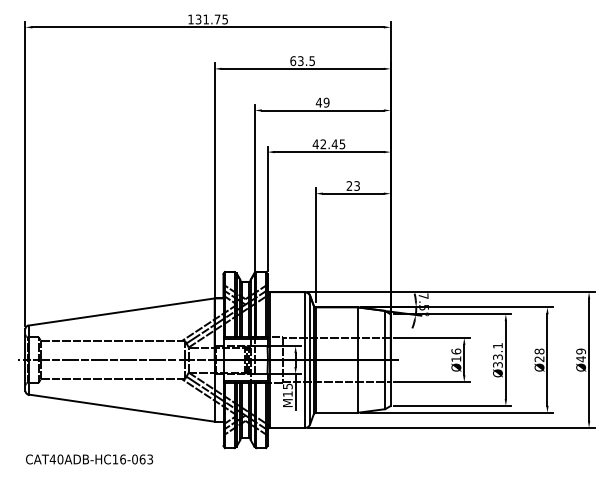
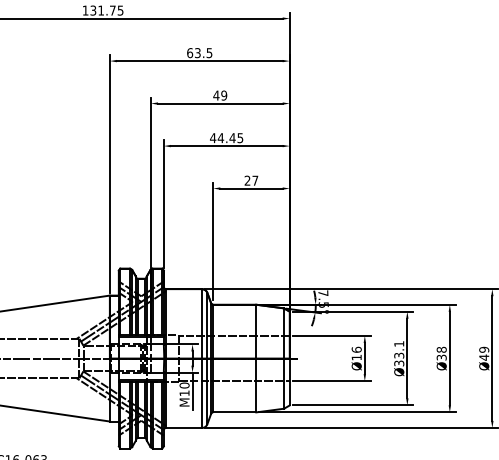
text: (323, 144) -> (221, 138), 42.45 -> 44.45
text: (356, 185) -> (254, 180), 23 -> 27
text: (539, 358) -> (441, 356), Ø28 -> Ø38
text: (287, 386) -> (184, 385), M15 -> M10

